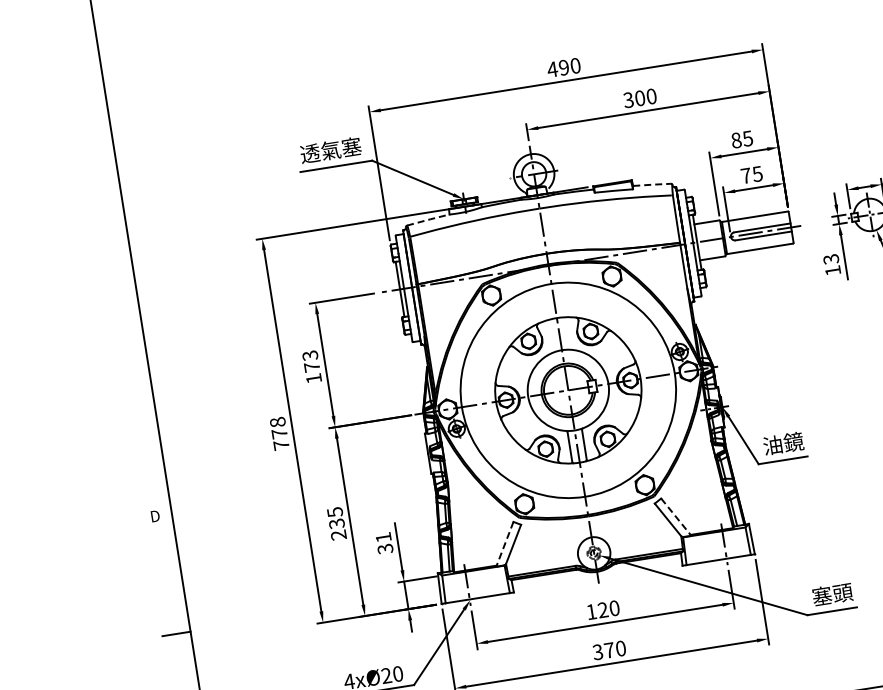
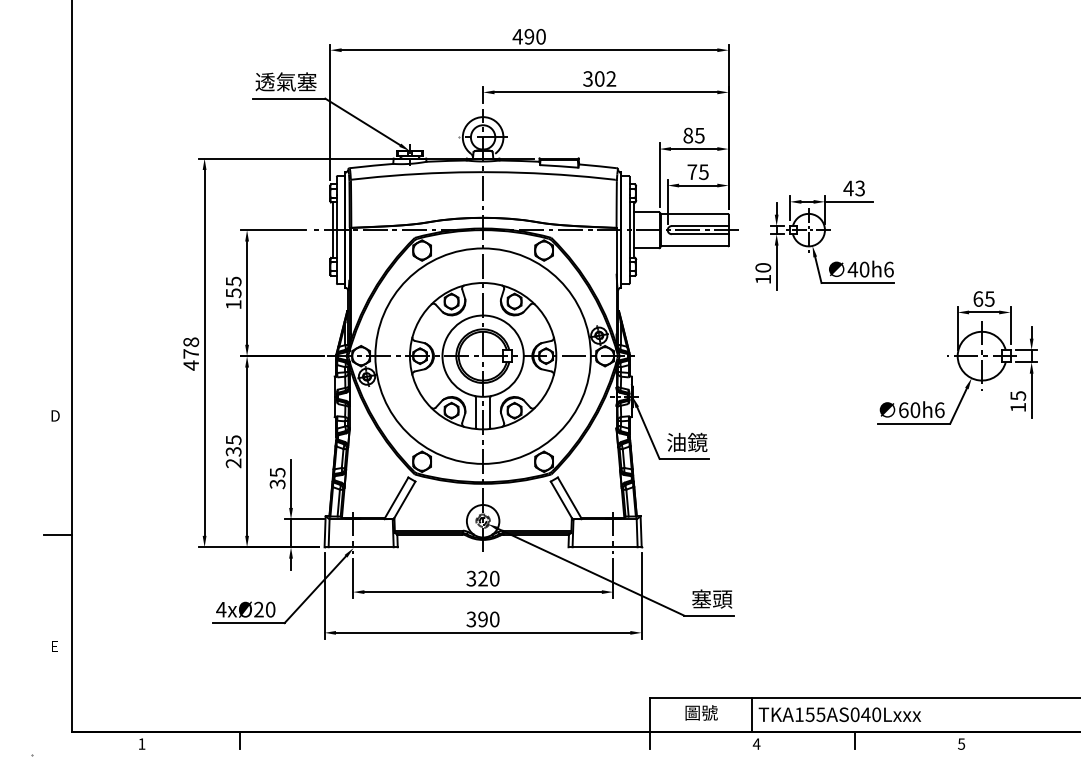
text: (651, 96) -> (611, 78), 300 -> 302
line: (652, 184) -> (598, 166), dashed -> solid
line: (429, 219) -> (372, 165), dashed -> solid
text: (831, 258) -> (763, 267), 13 -> 10
text: (311, 361) -> (233, 287), 173 -> 155
text: (280, 445) -> (190, 365), 778 -> 478
line: (676, 517) -> (570, 498), dashed -> solid
text: (383, 537) -> (277, 472), 31 -> 35
line: (505, 544) -> (396, 498), dashed -> solid
text: (591, 611) -> (471, 578), 120 -> 320
text: (608, 650) -> (482, 619), 370 -> 390

